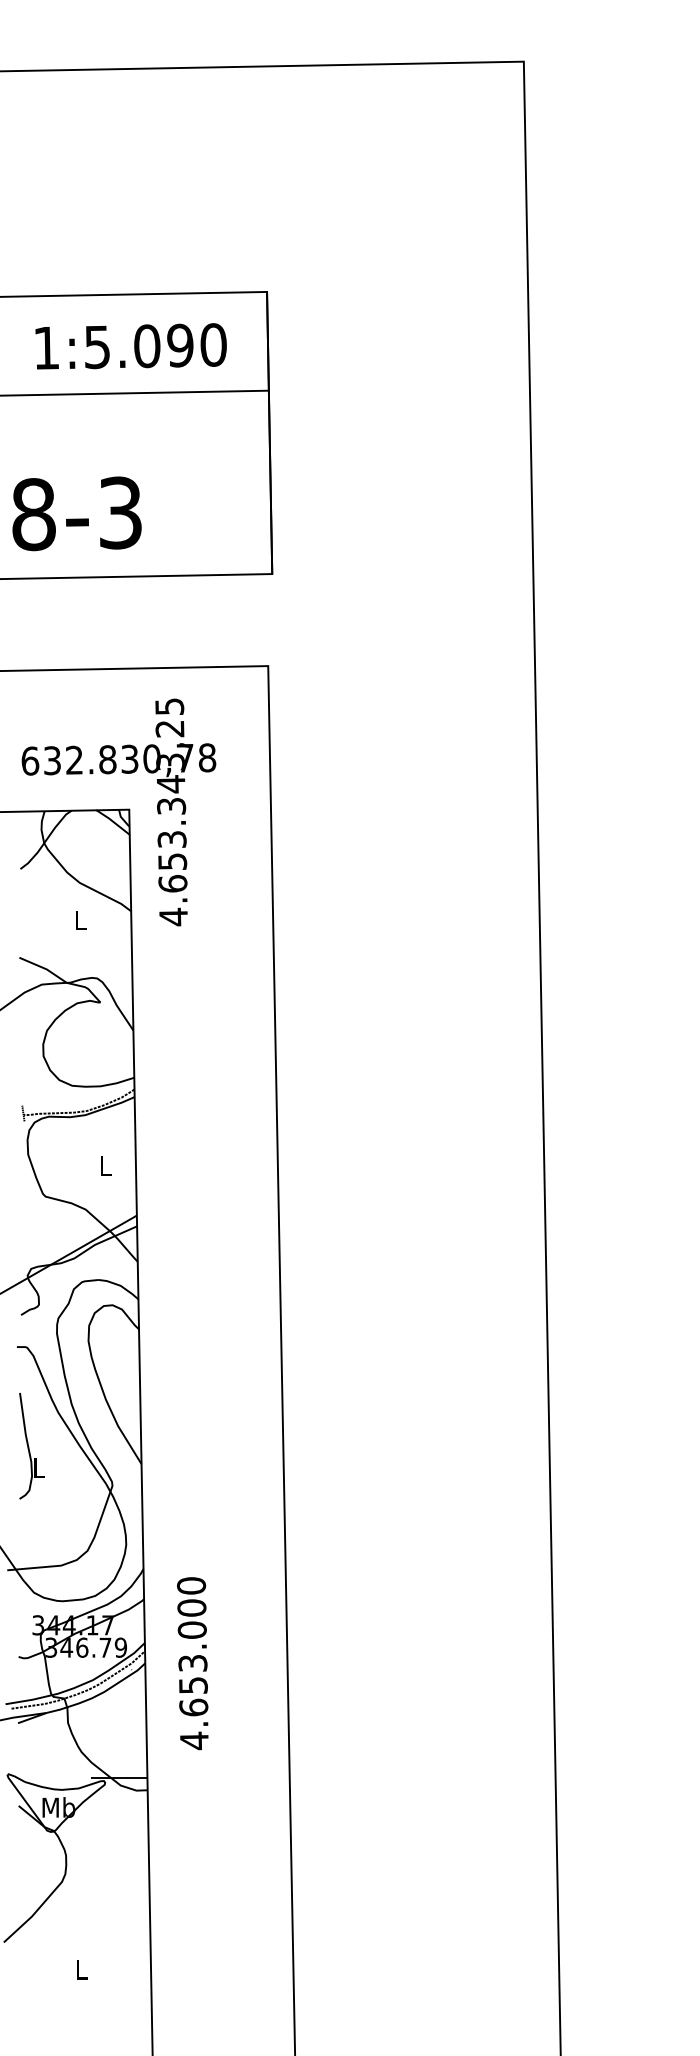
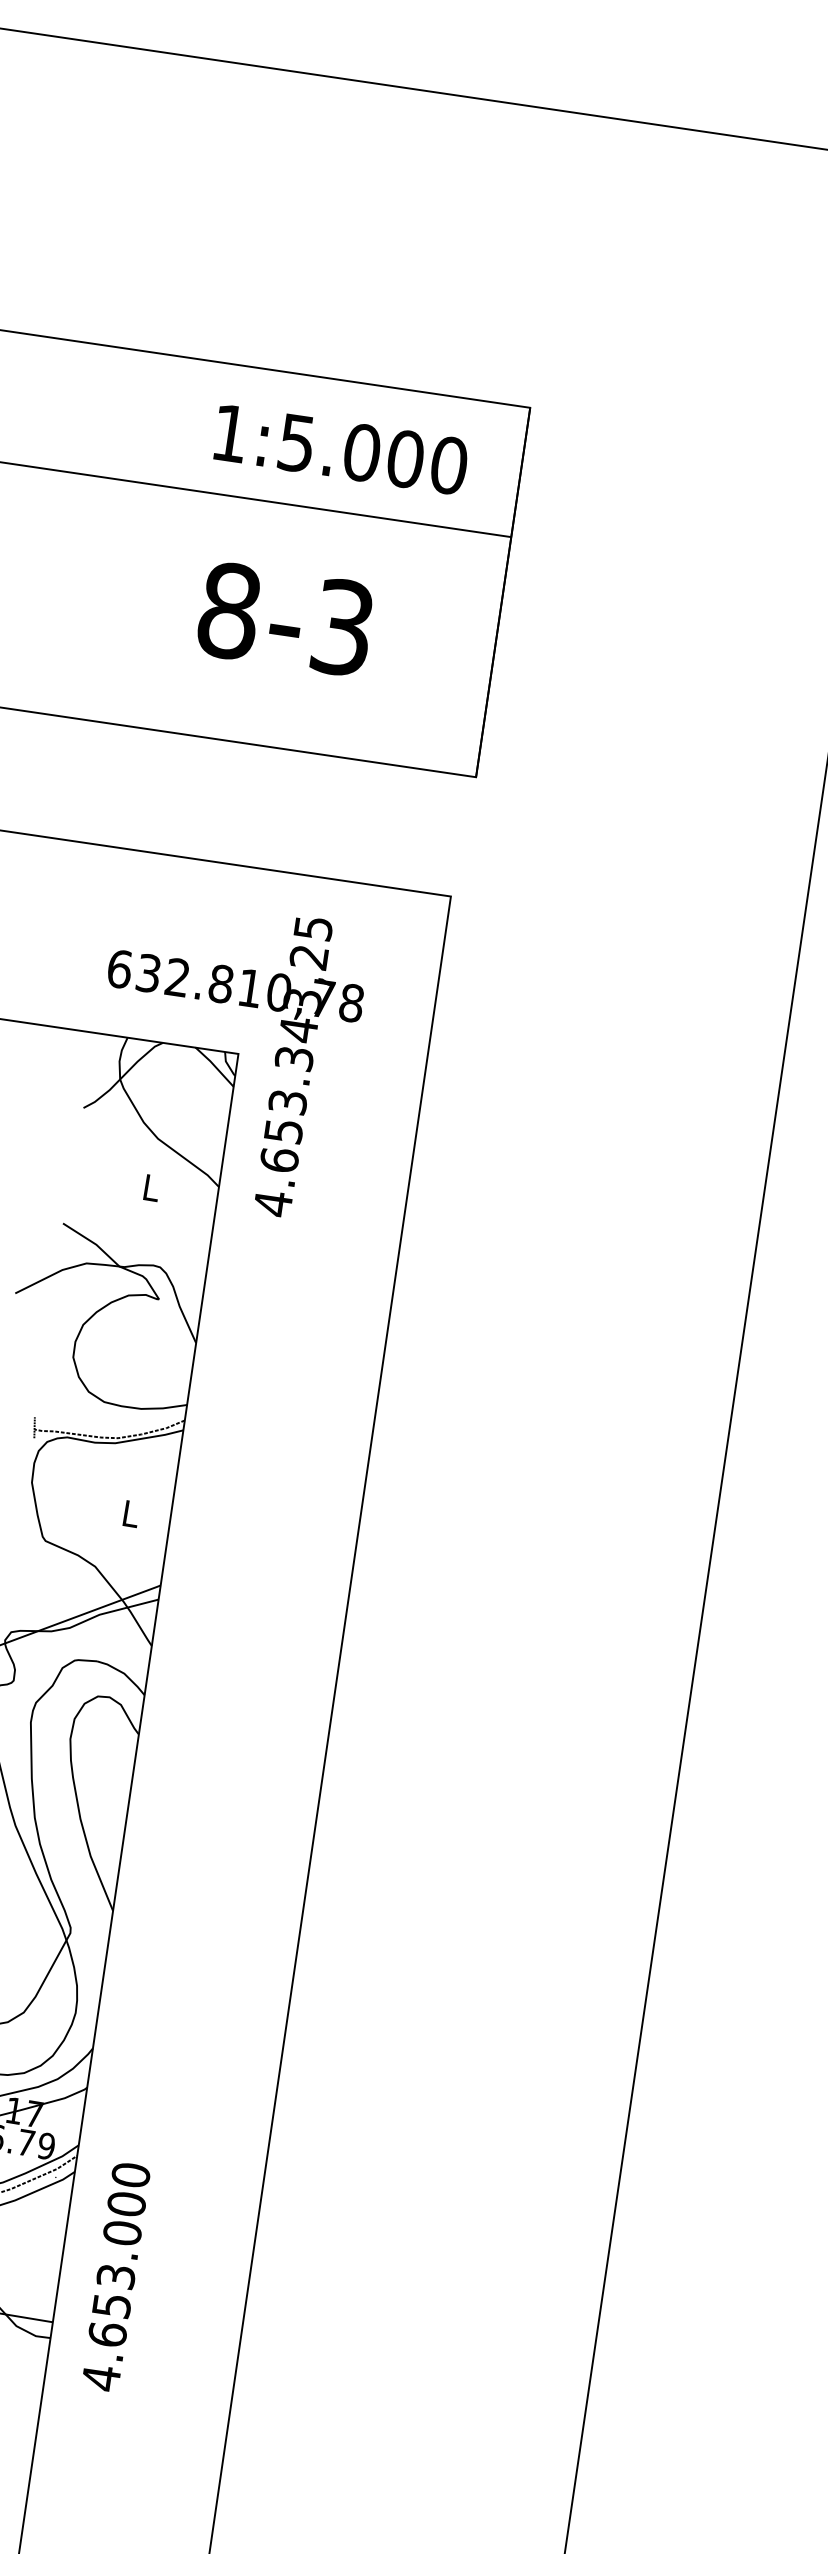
text: (180, 345) -> (405, 459), 1:5.090 -> 1:5.000
text: (76, 513) -> (285, 618), moved
text: (129, 758) -> (249, 987), 632.830,78 -> 632.810,78
text: (192, 1663) -> (115, 2276), moved

